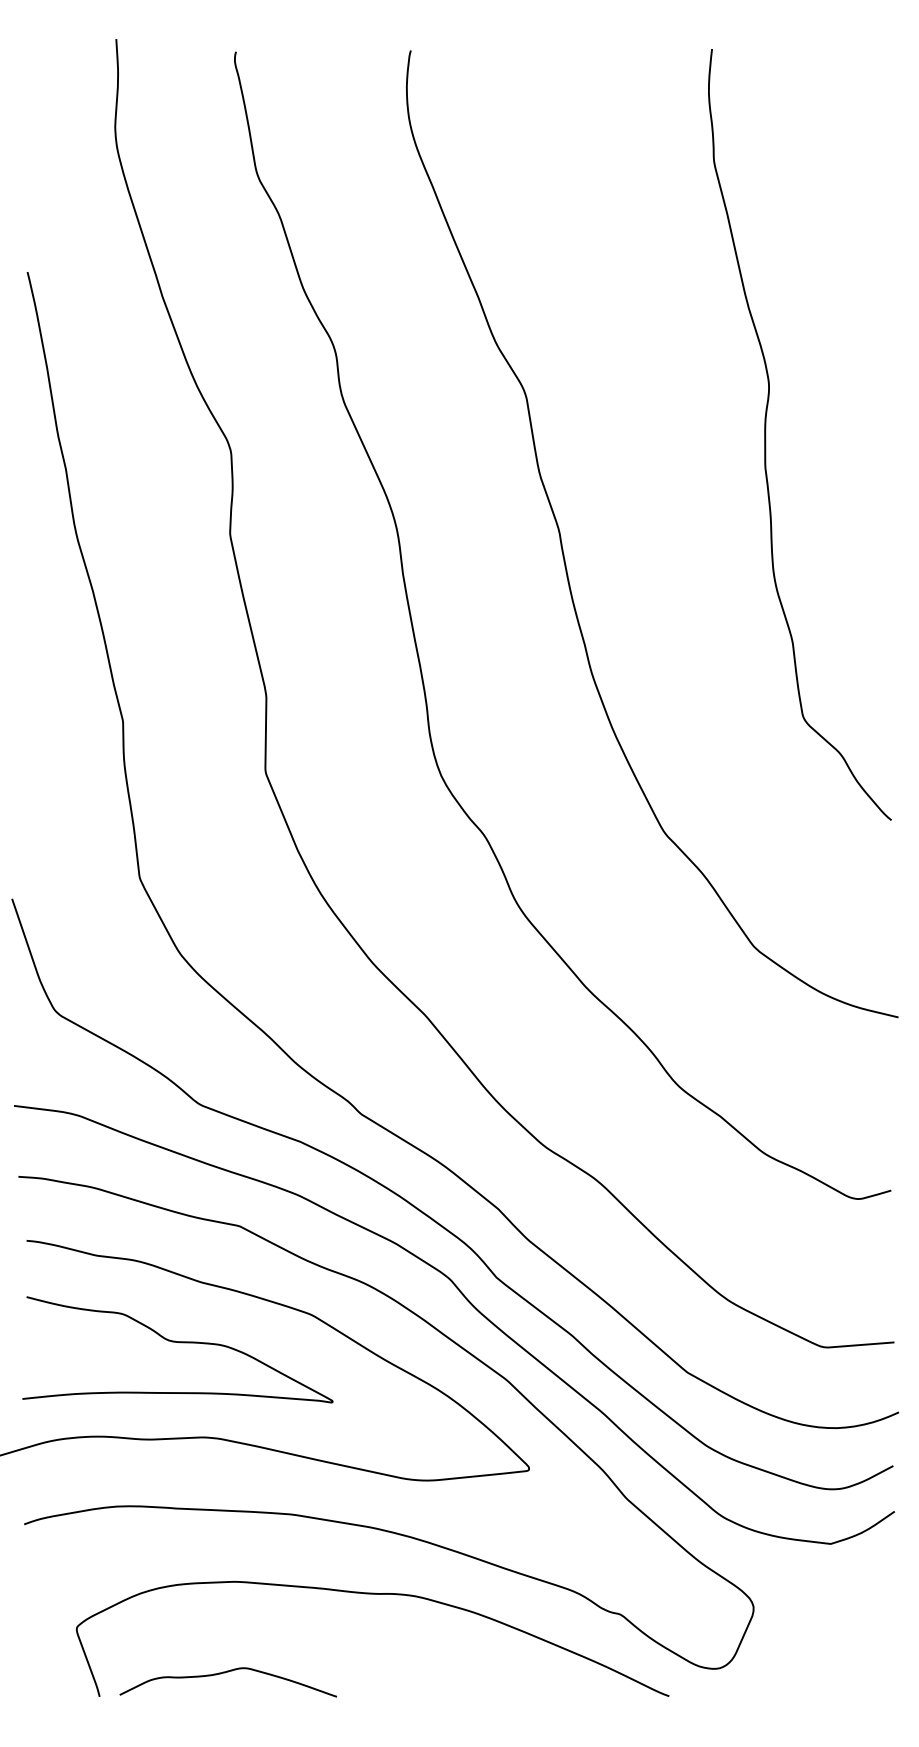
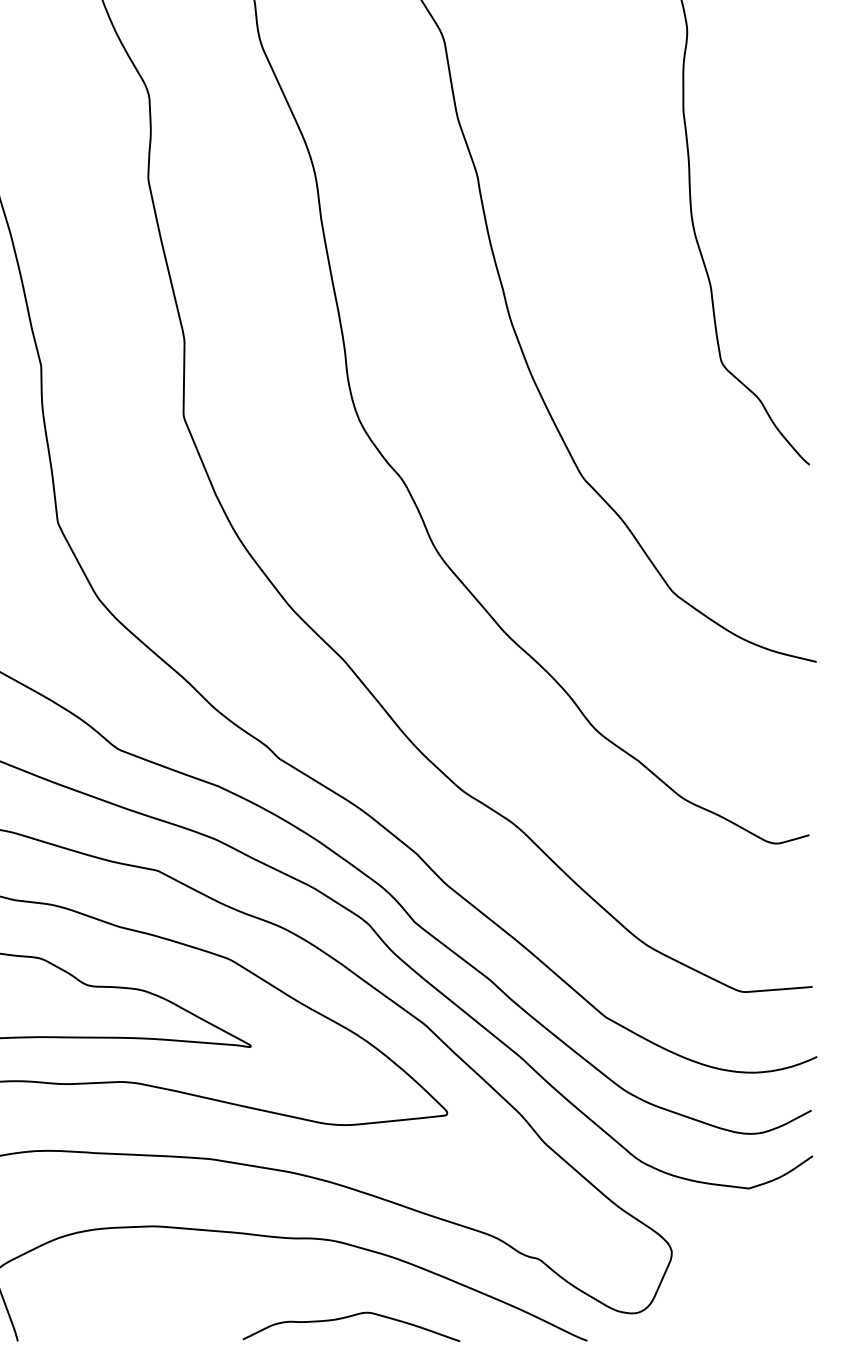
curve: (225, 1673) -> (348, 1318), moved

